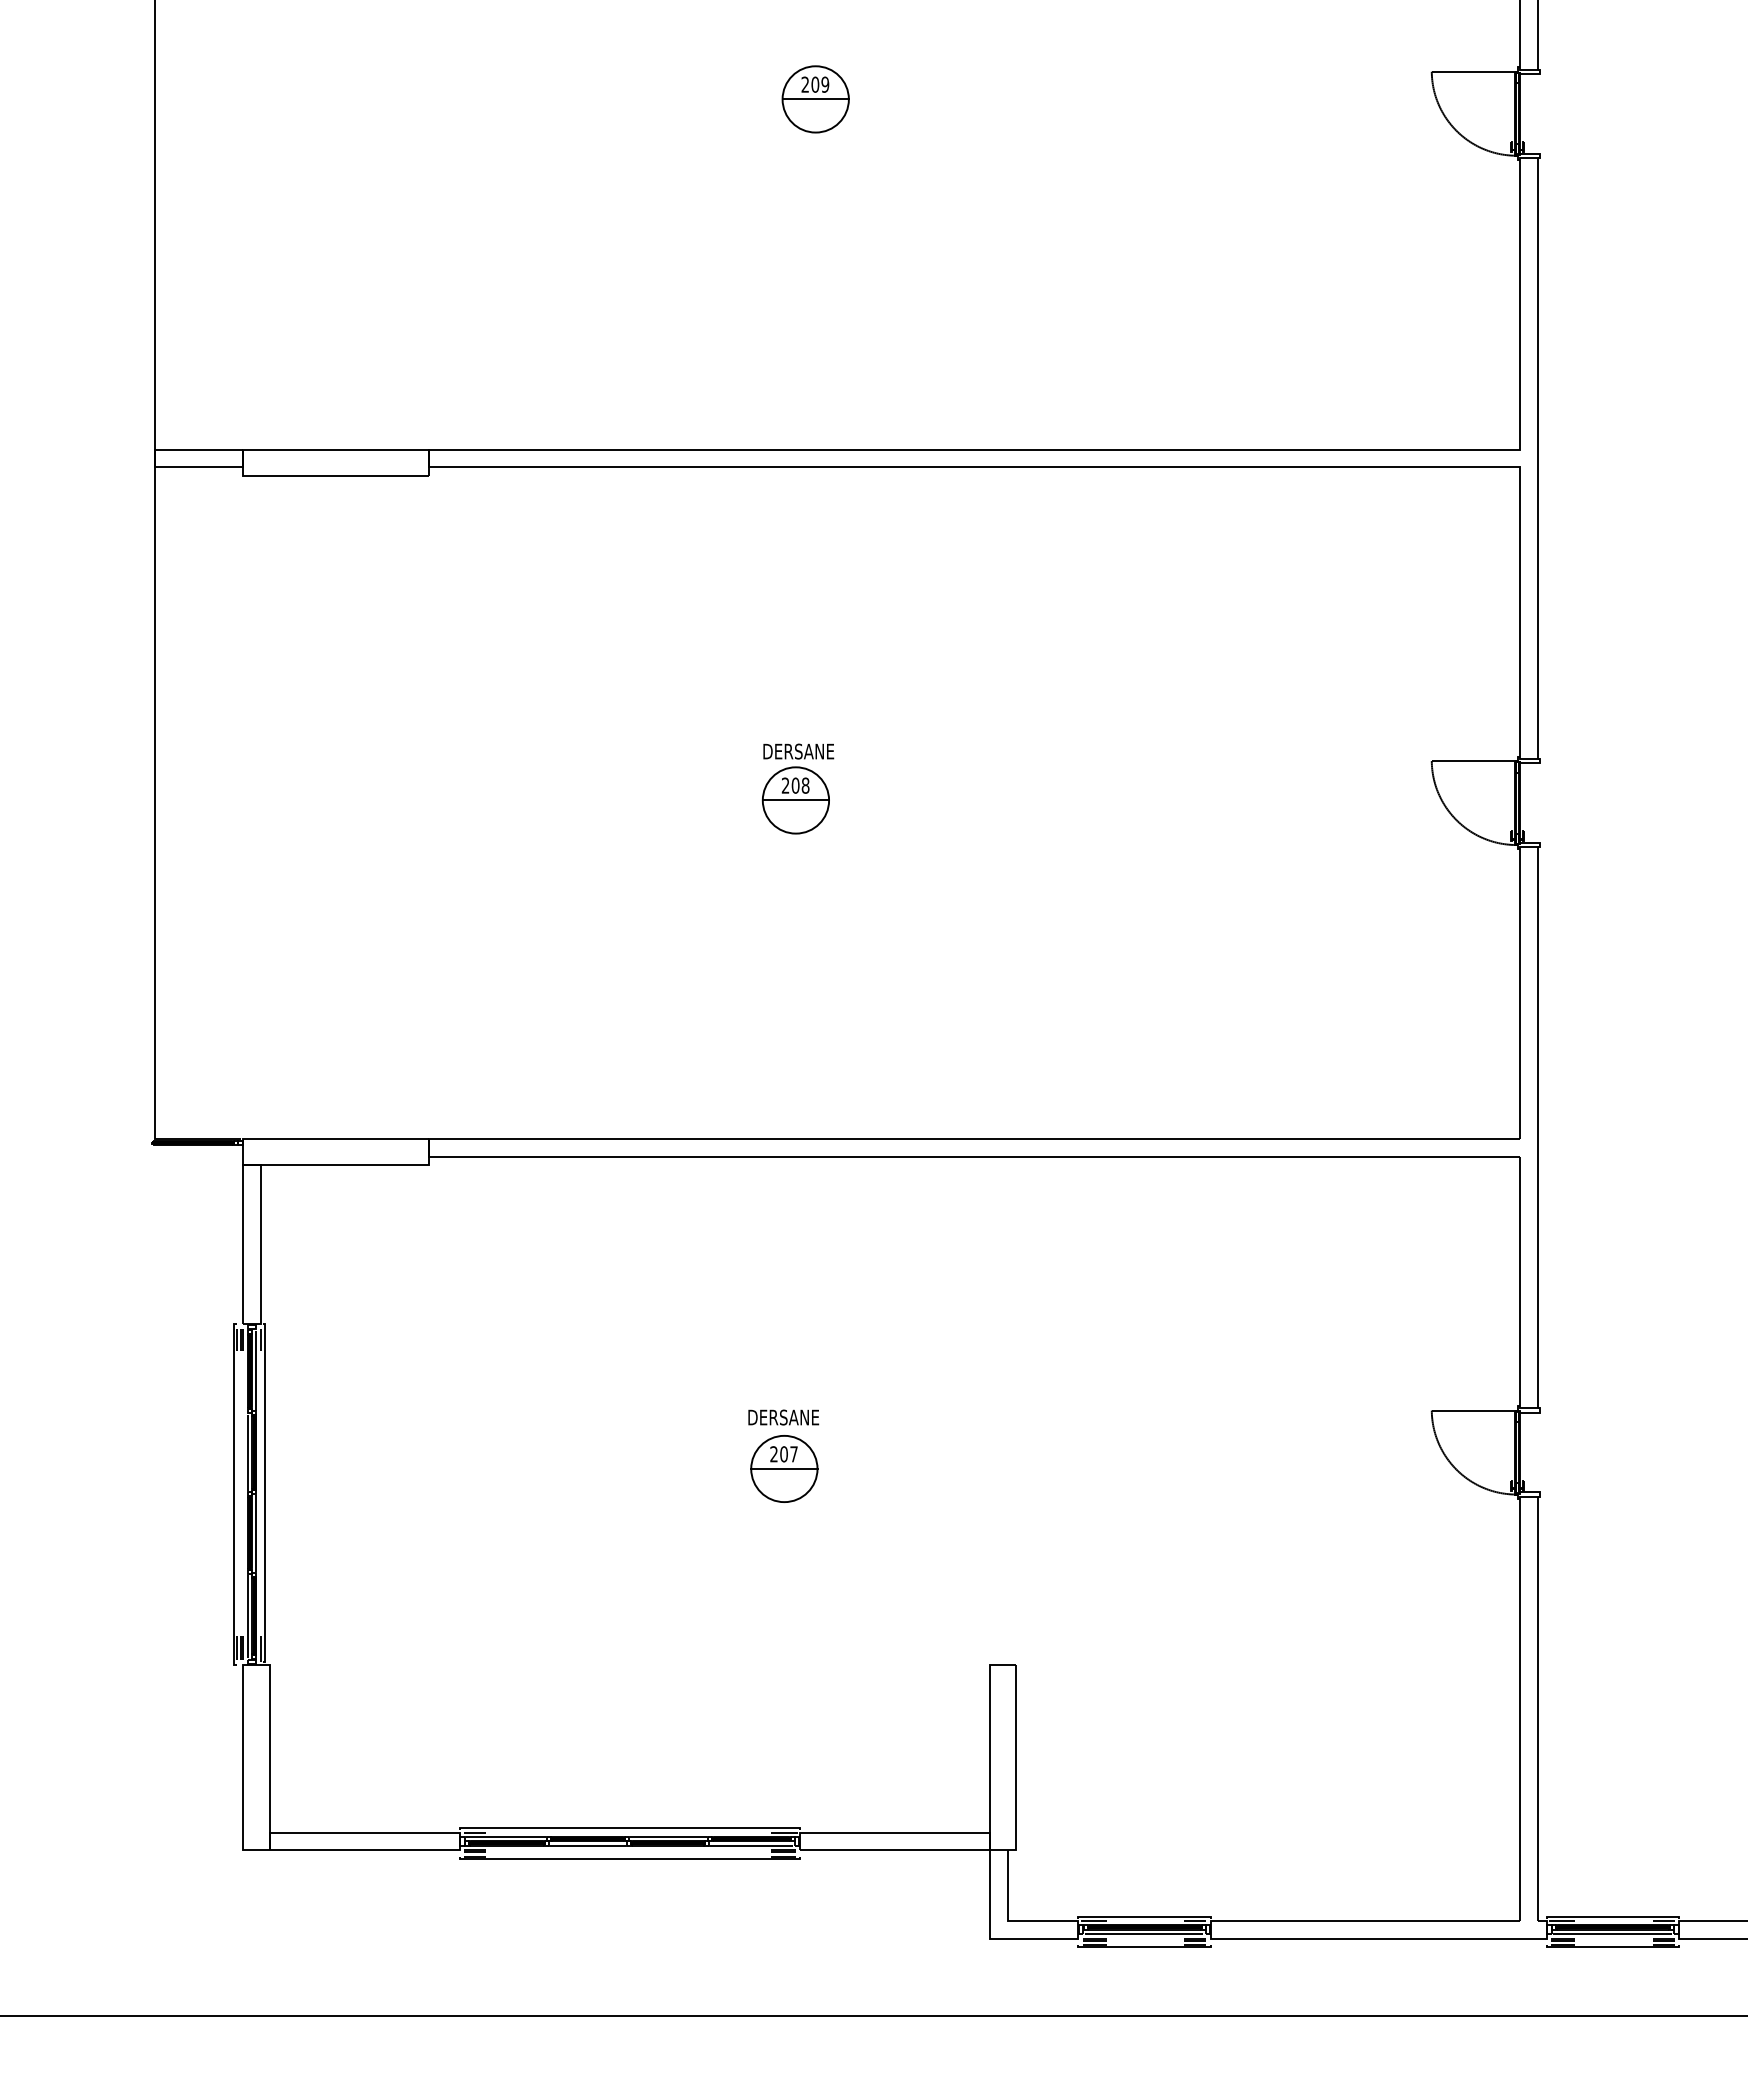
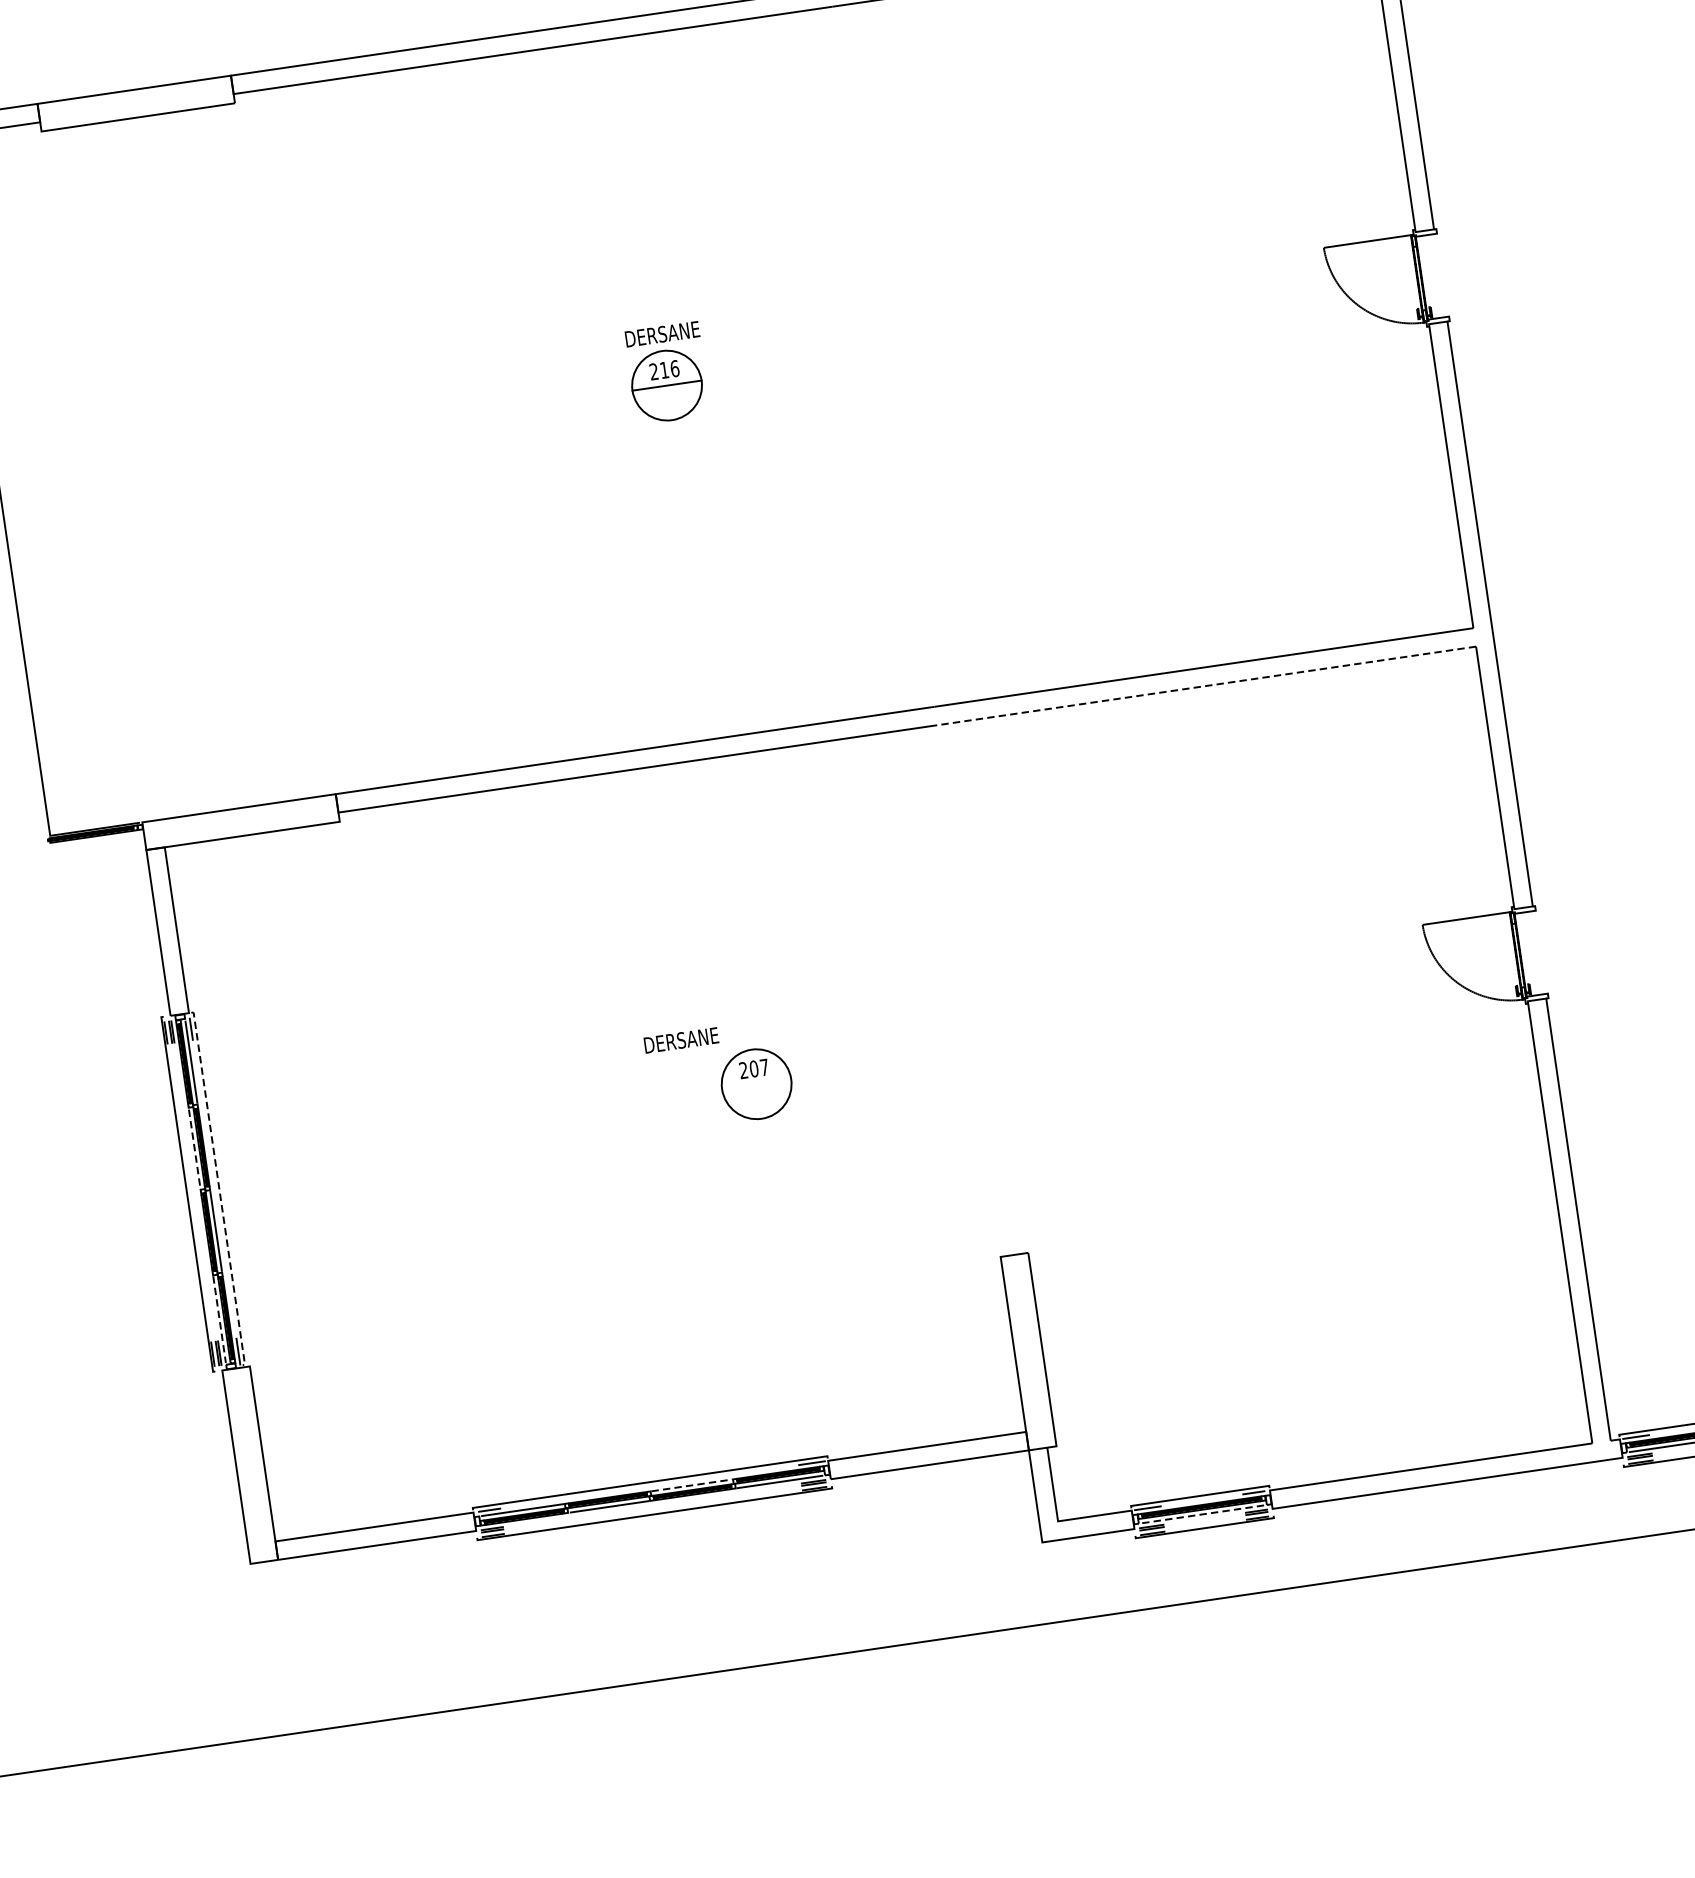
text: (800, 785) -> (669, 369), 208 -> 216
line: (1261, 1156) -> (1206, 685), solid -> dashed
text: (783, 1417) -> (681, 1040), moved
line: (247, 1453) -> (194, 1149), solid -> dashed
line: (784, 1468) -> (756, 1083), removed
line: (265, 1493) -> (219, 1188), solid -> dashed
line: (247, 1616) -> (219, 1319), solid -> dashed
line: (668, 1836) -> (691, 1484), solid -> dashed
line: (1143, 1934) -> (1201, 1514), solid -> dashed

